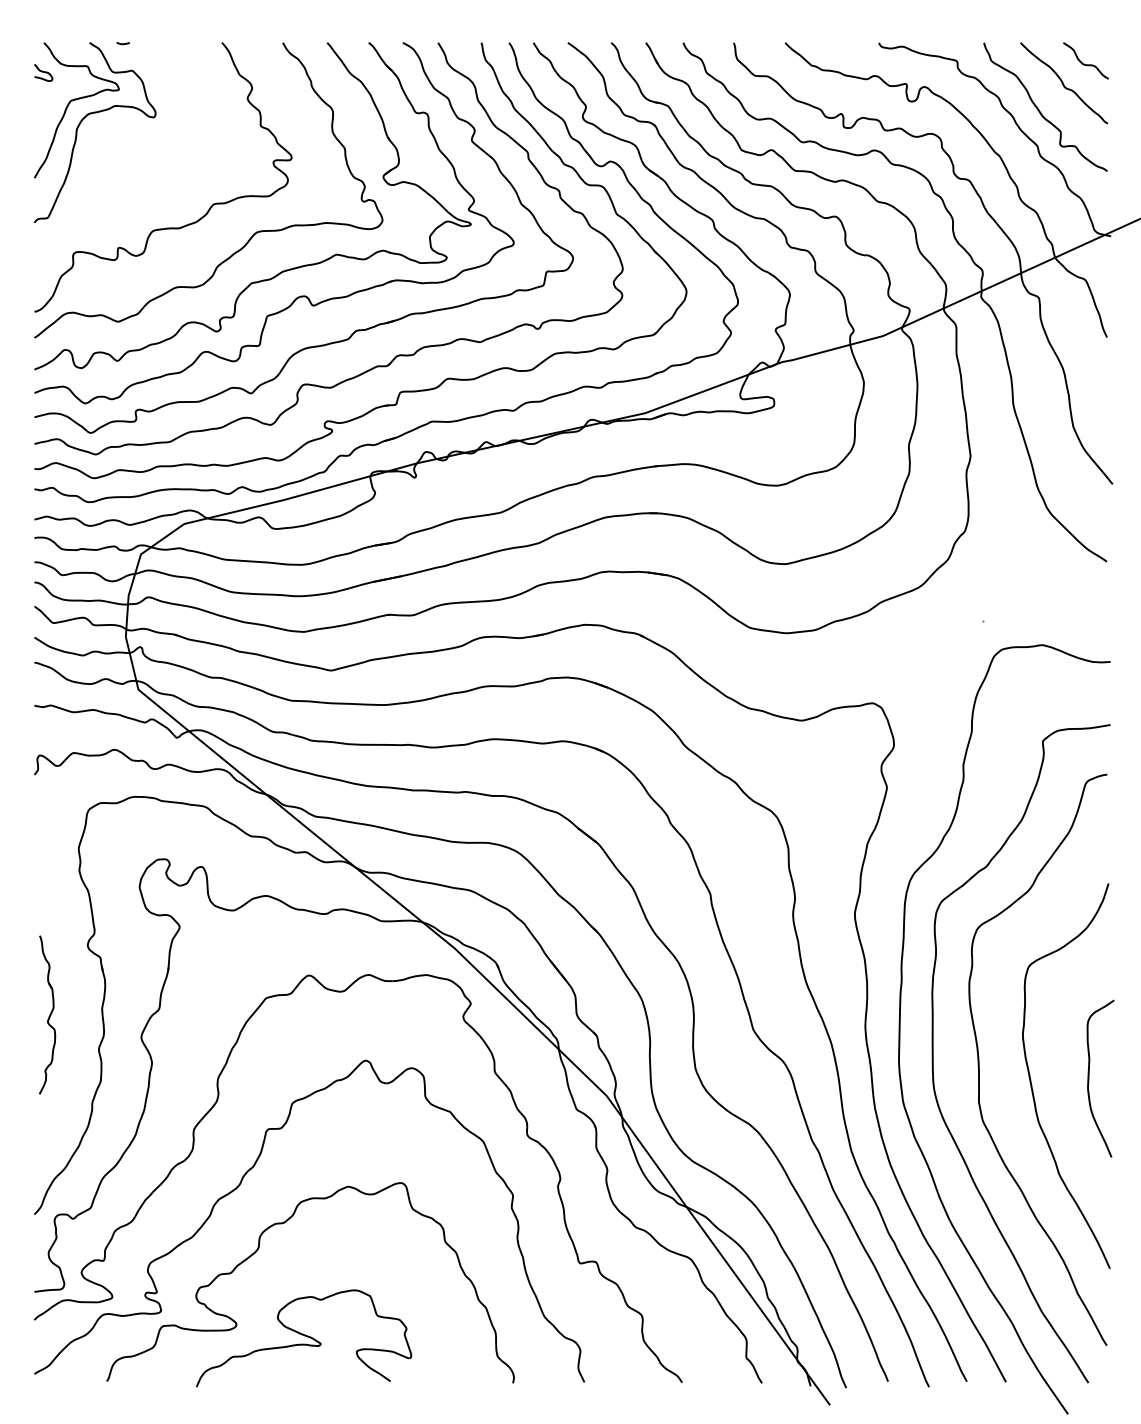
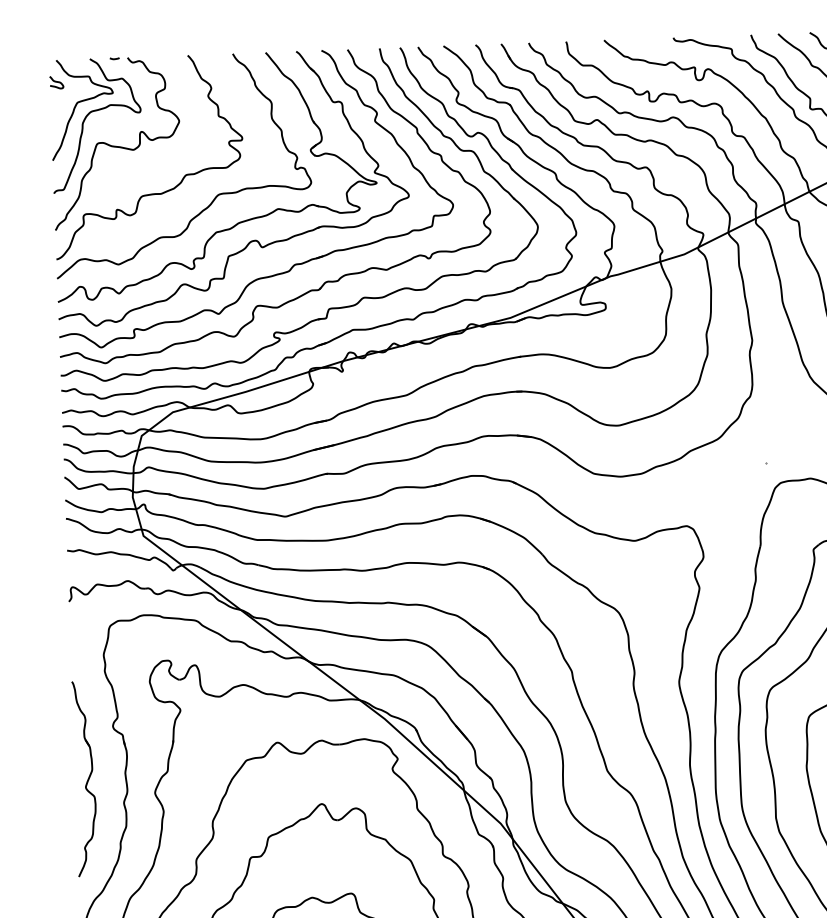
curve: (120, 161) -> (115, 146), added
part: (47, 1014) -> (85, 778), size x1.67

